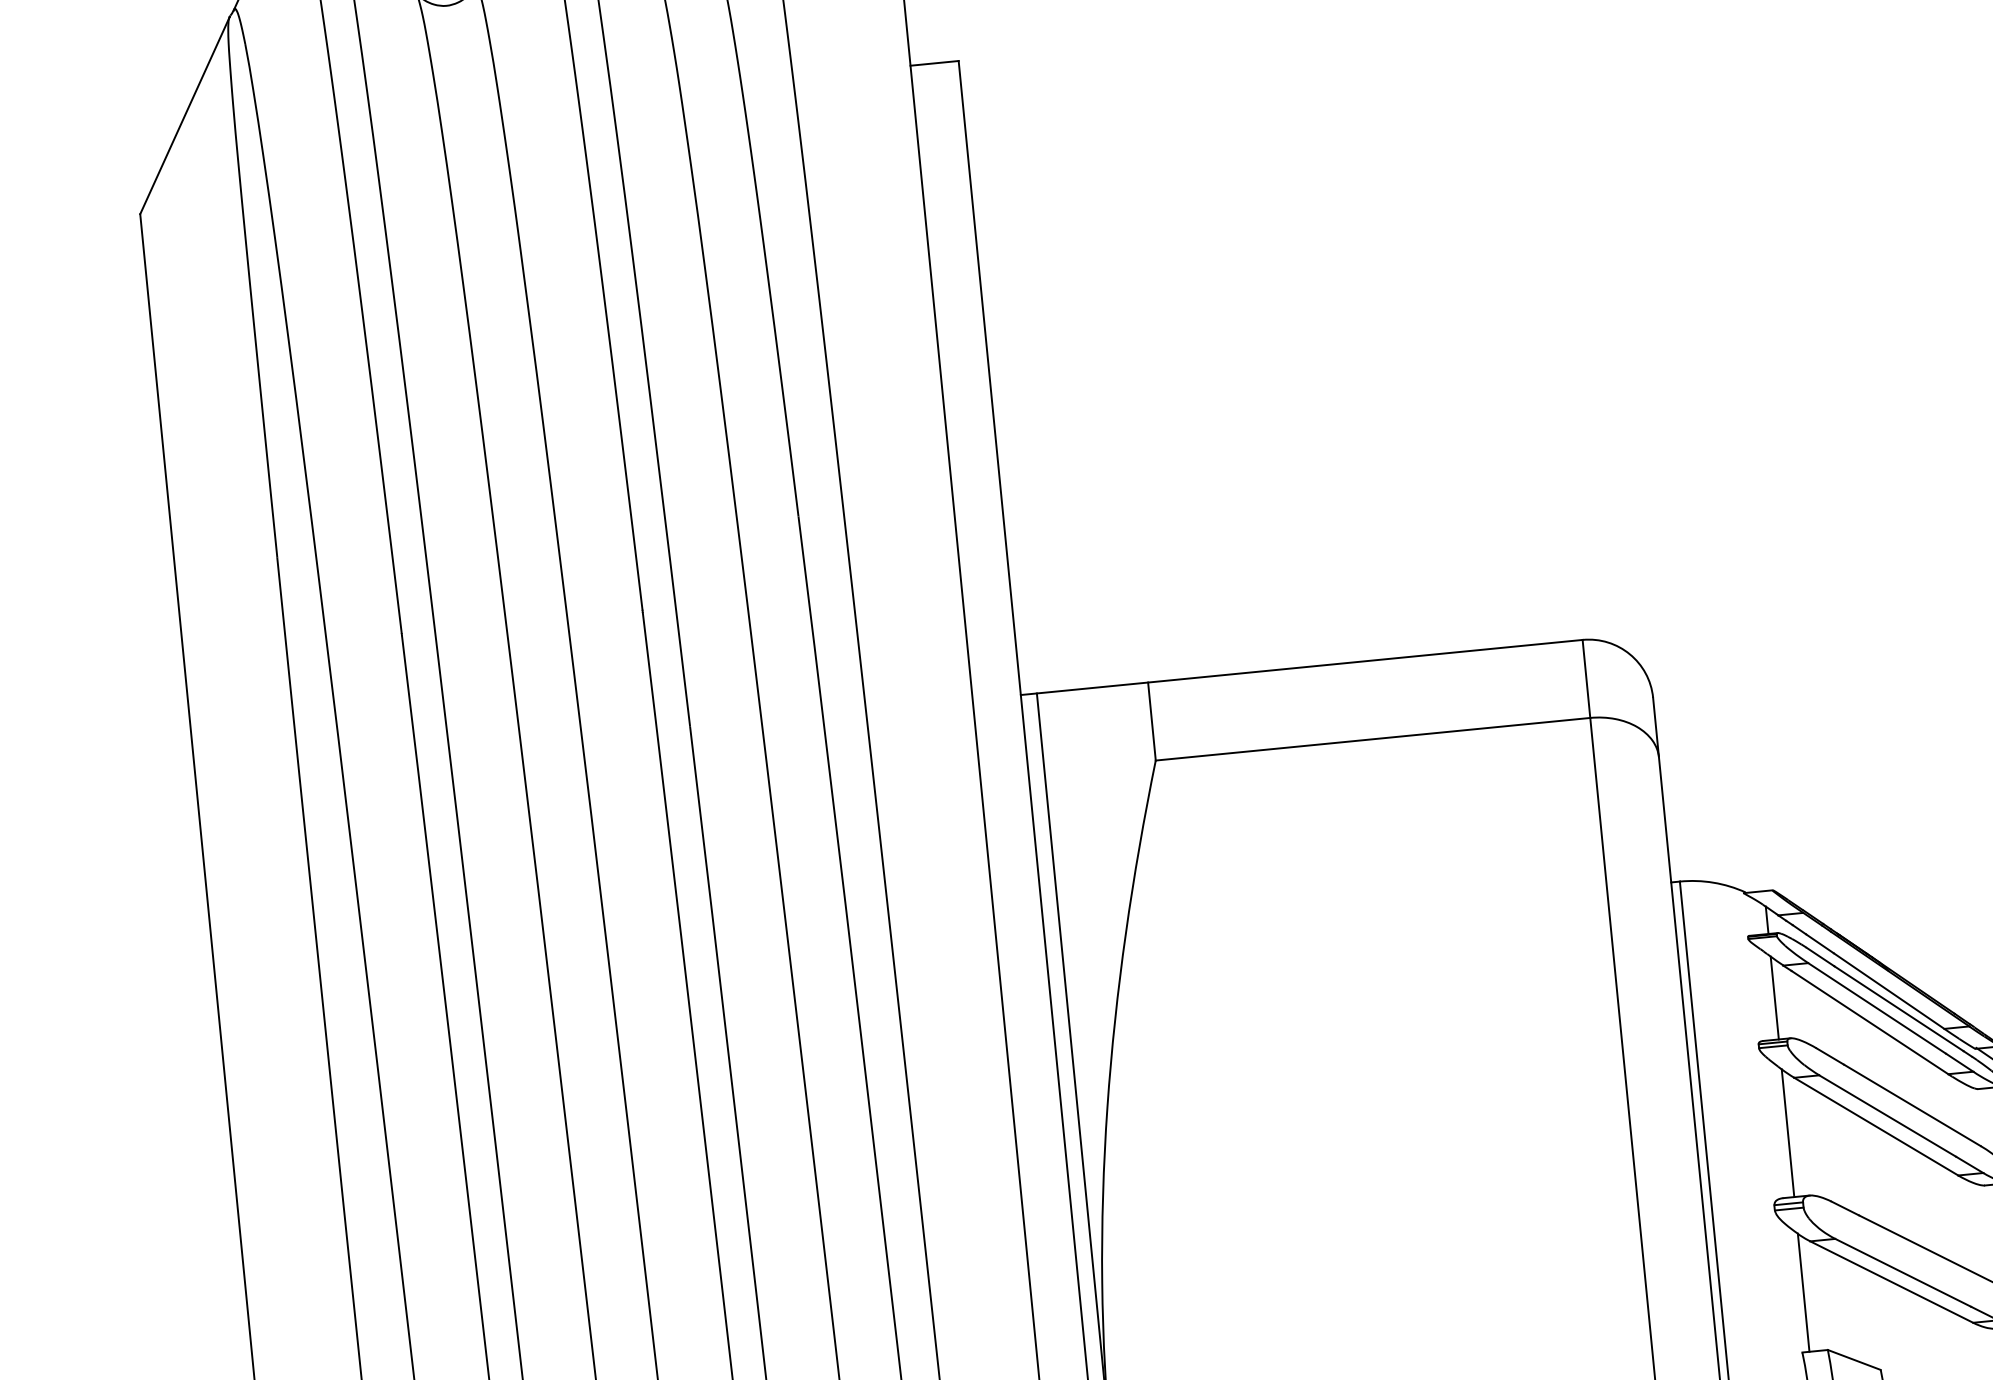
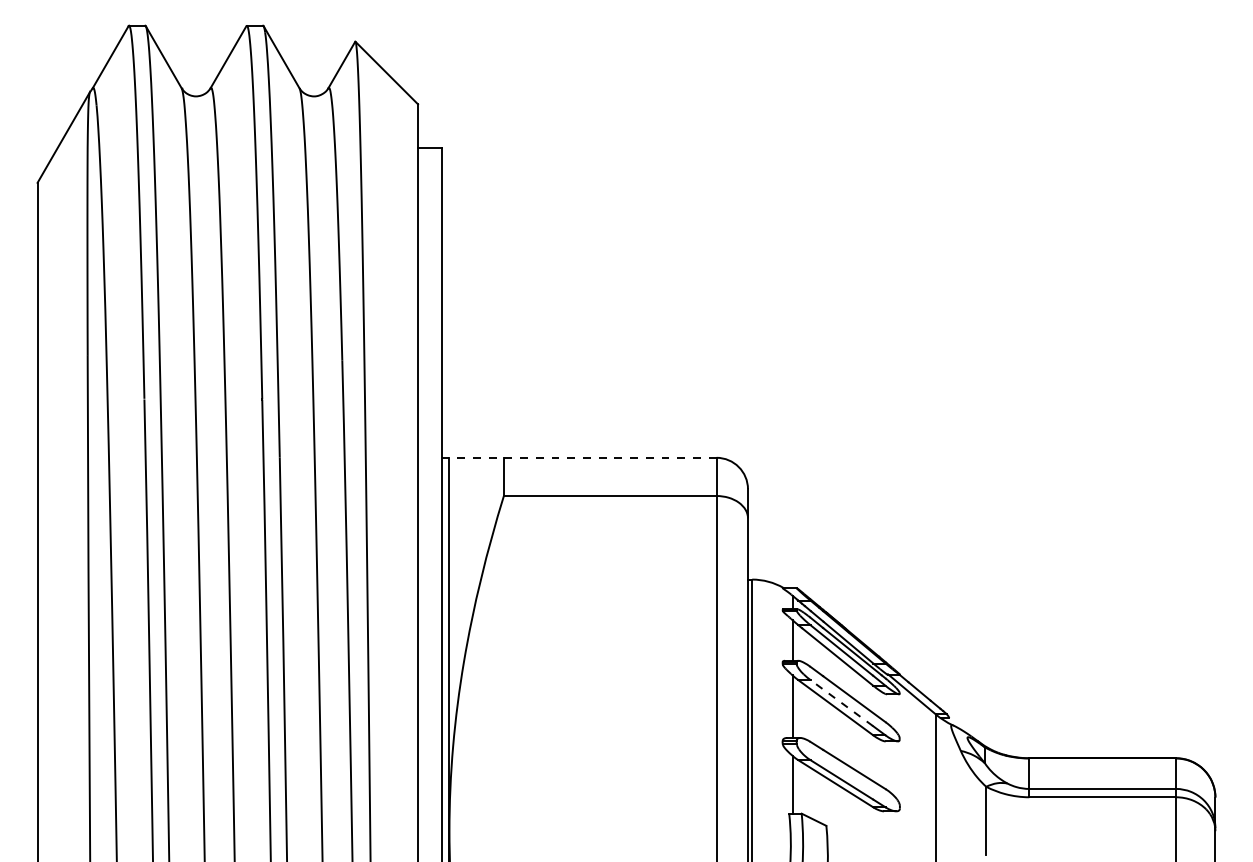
line: (1302, 666) -> (579, 457), solid -> dashed
line: (1887, 1116) -> (841, 703), solid -> dashed

